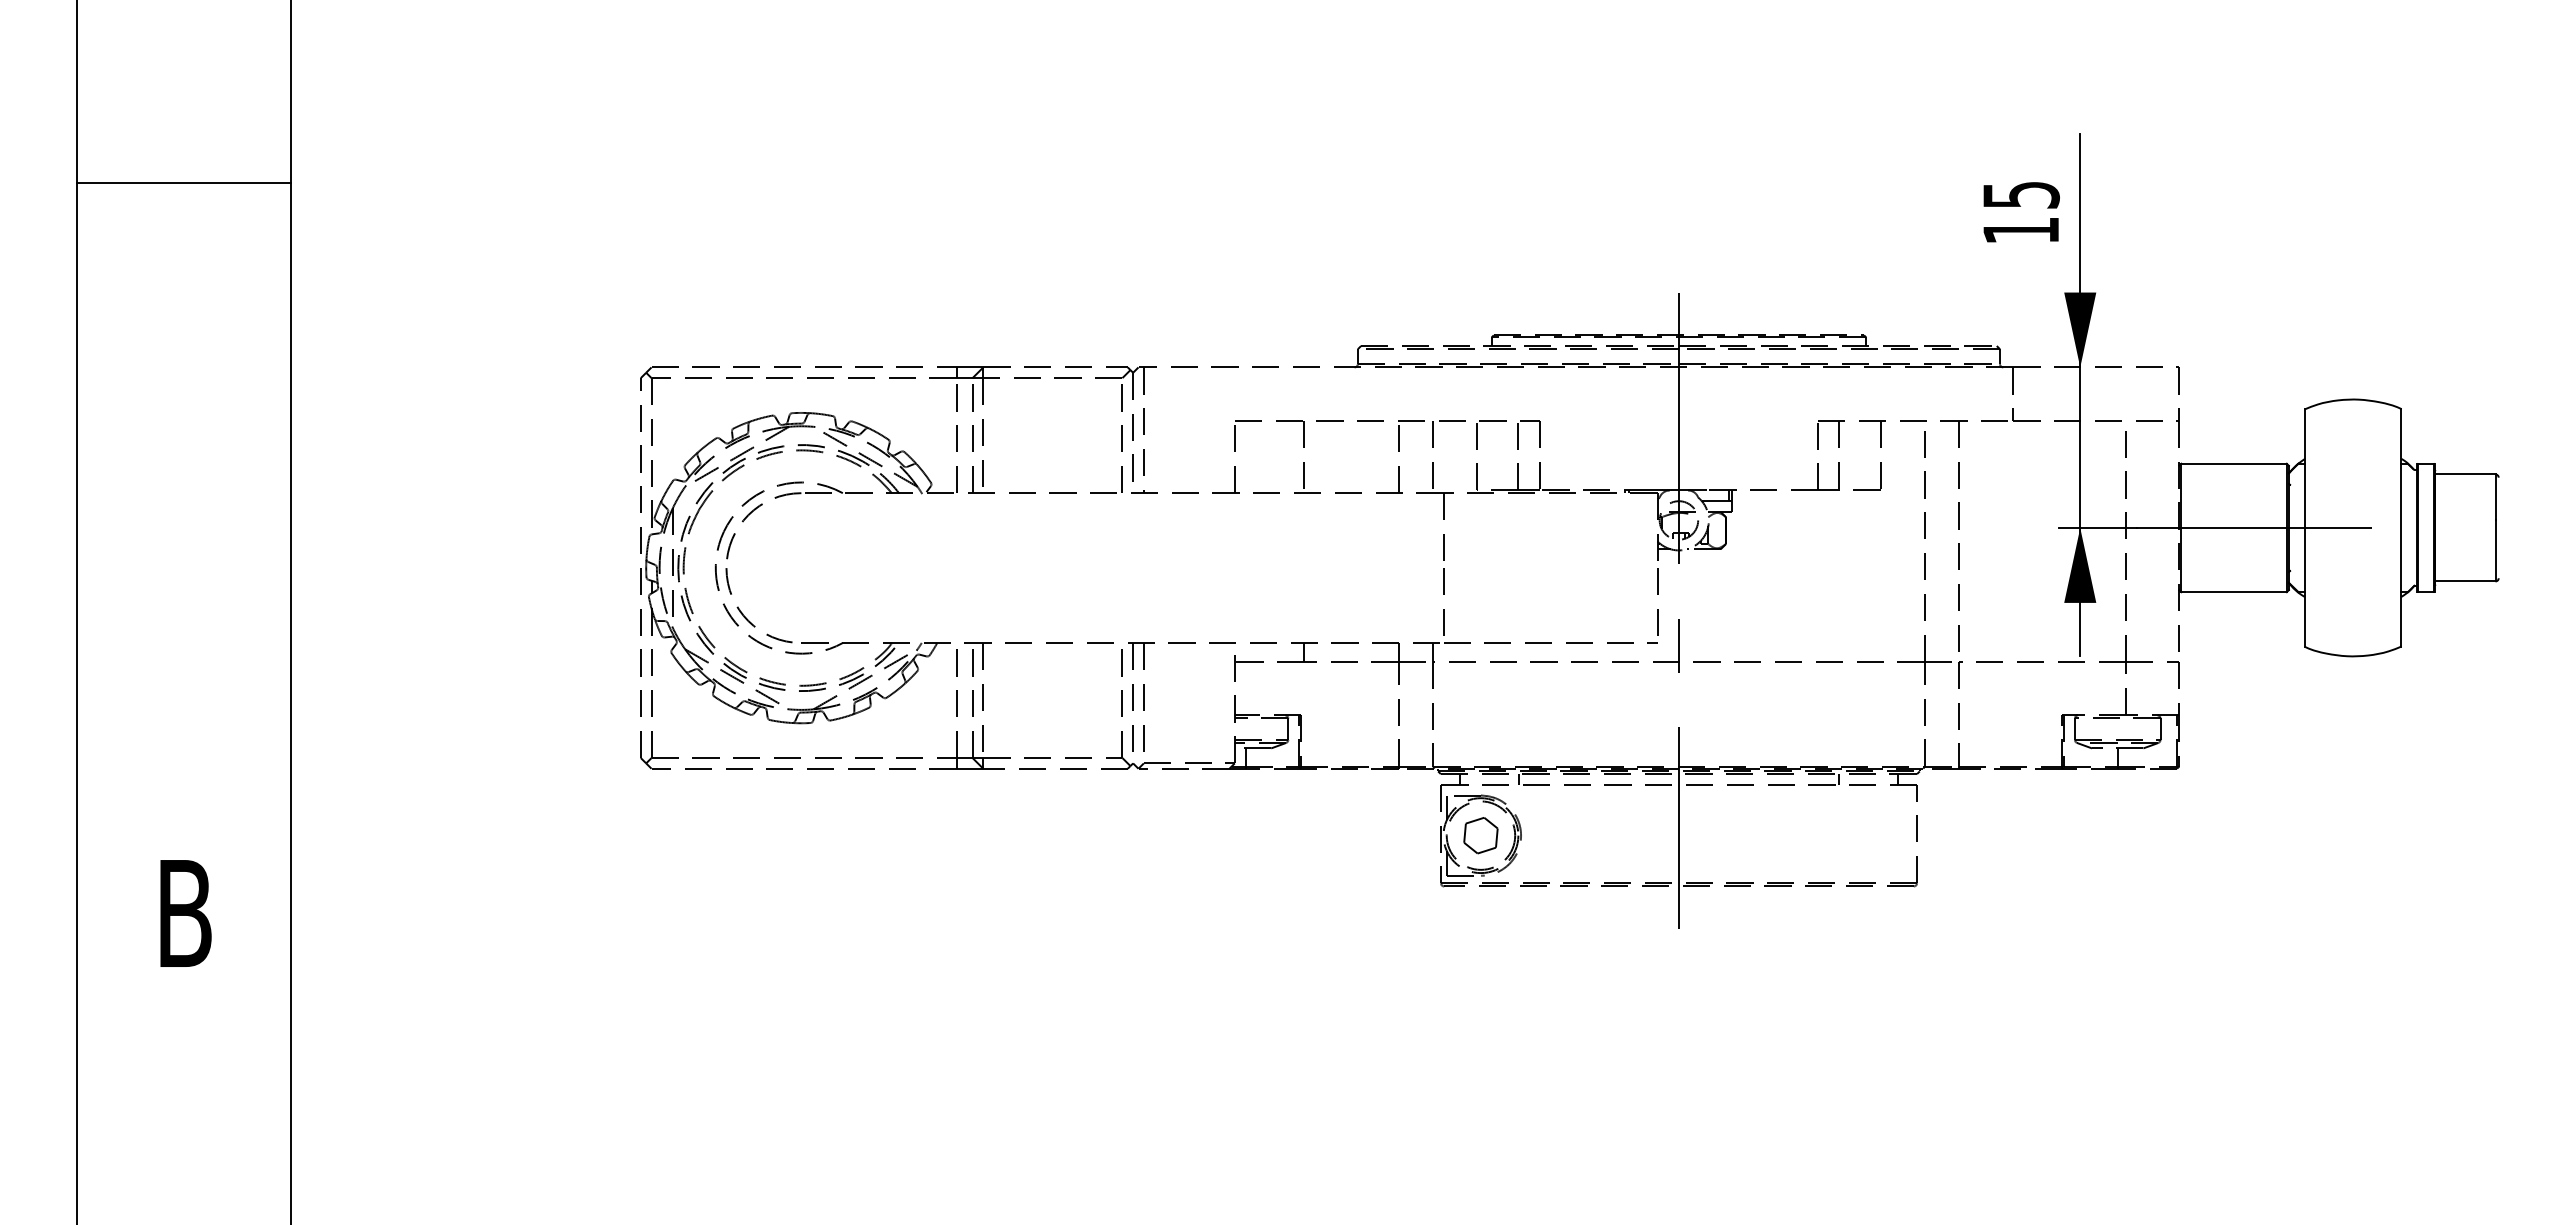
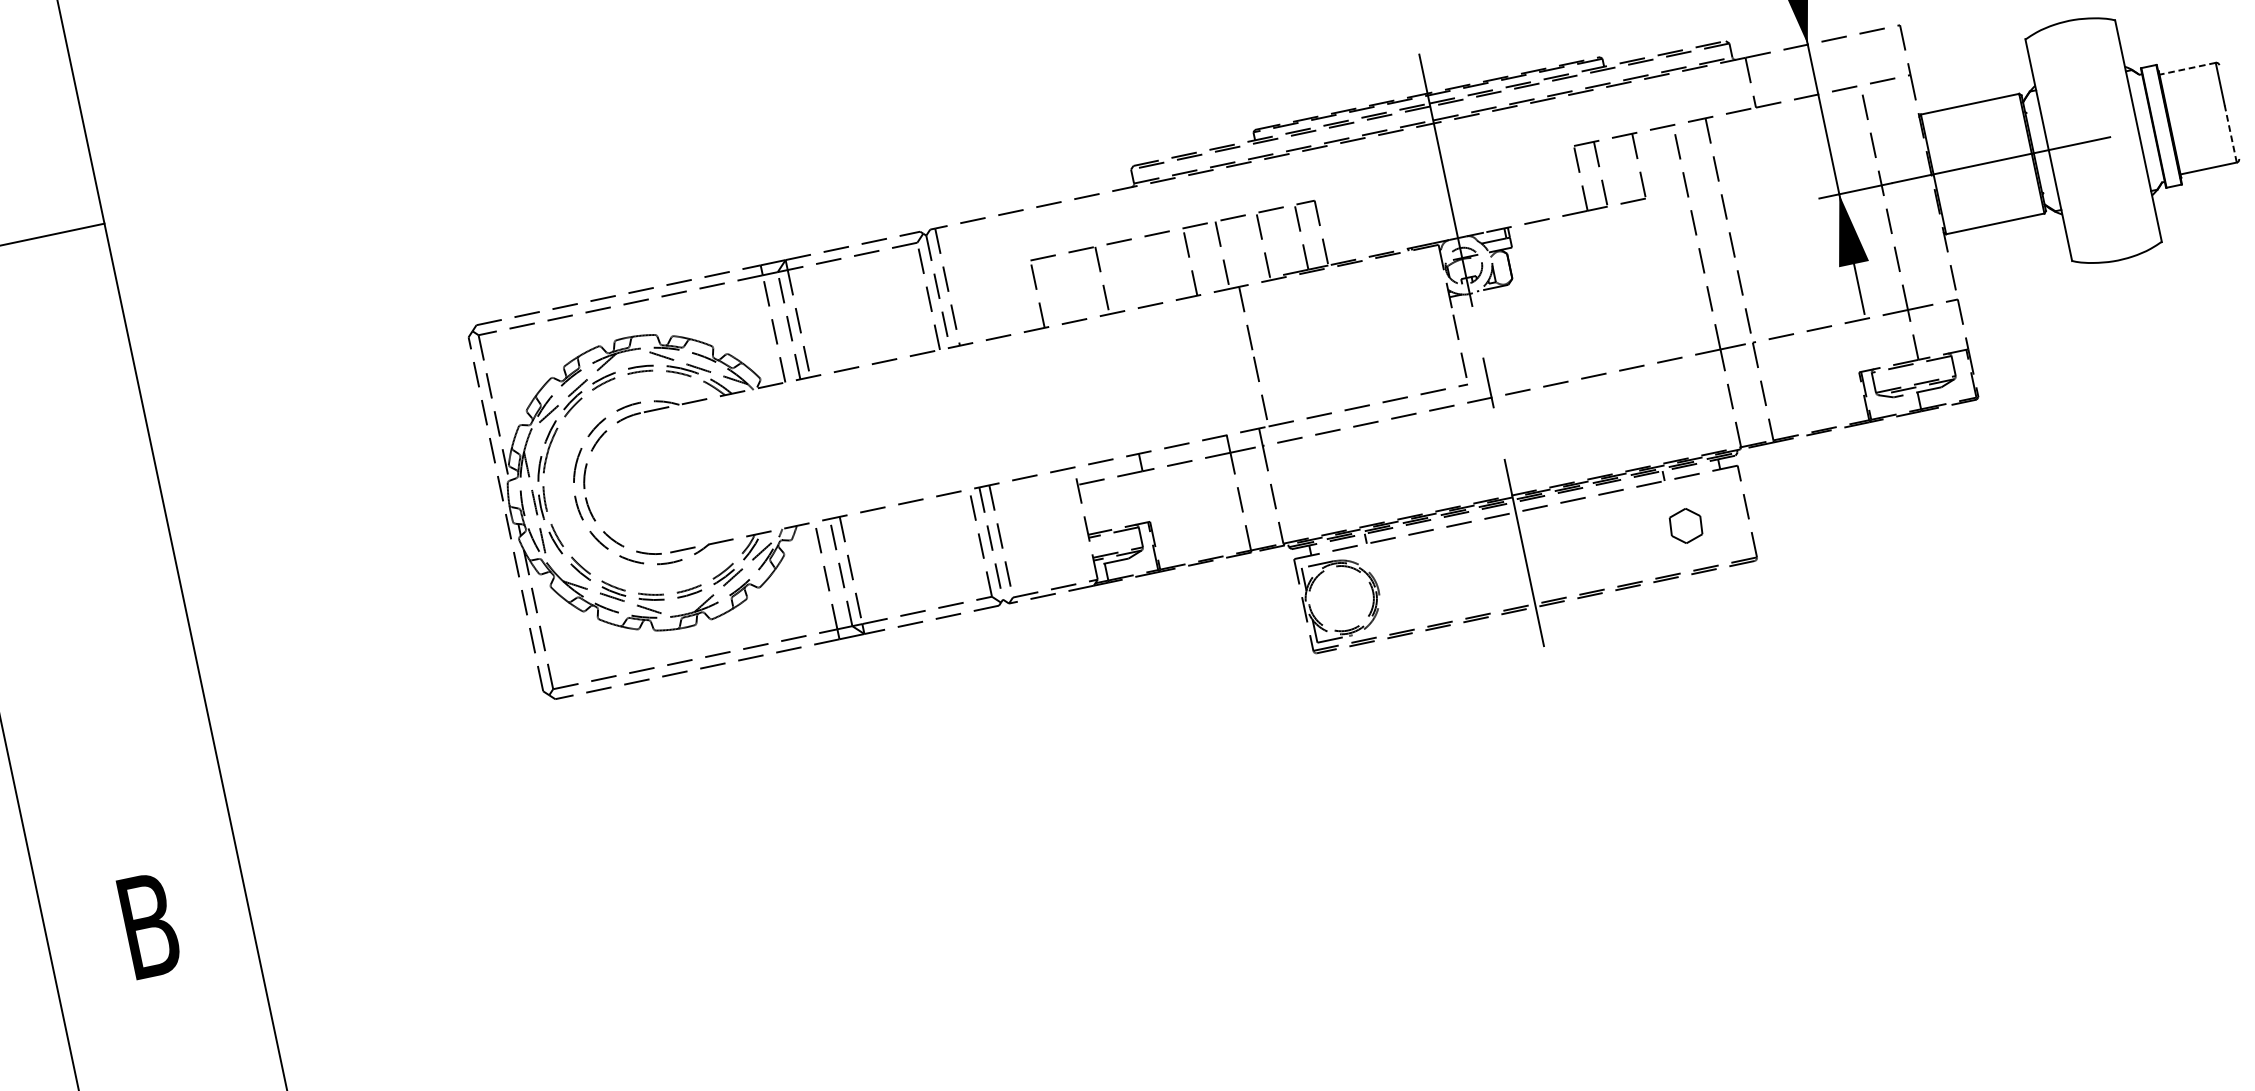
line: (2464, 474) -> (2186, 68), solid -> dashed
line: (2495, 550) -> (2230, 133), solid -> dashed
part: (1480, 835) -> (1685, 525), moved

